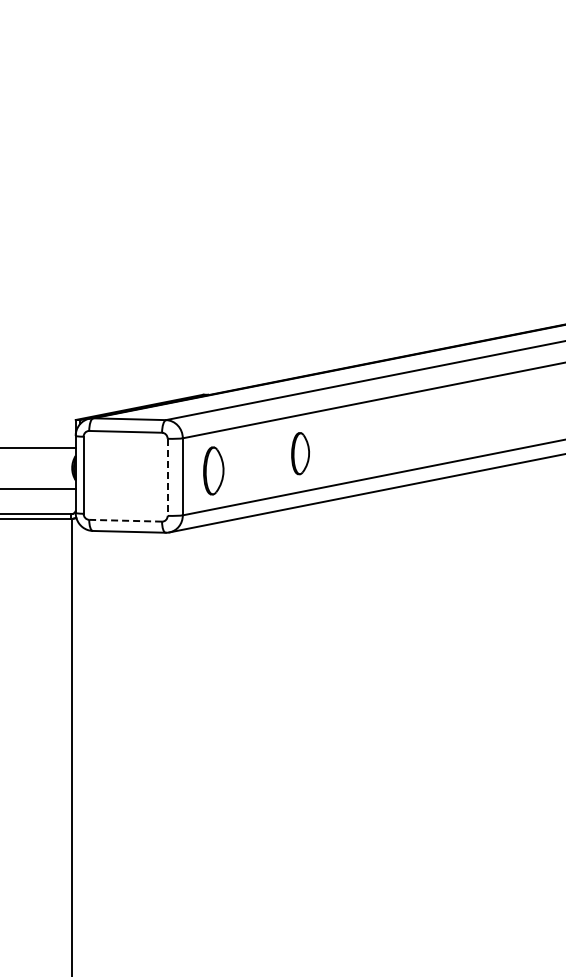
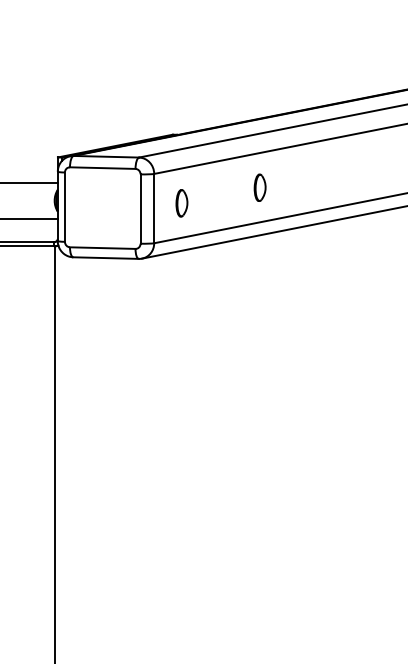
part: (300, 453) -> (260, 187), size x0.71
part: (213, 470) -> (181, 202), size x0.62
line: (167, 477) -> (140, 209), dashed -> solid
line: (125, 520) -> (102, 247), dashed -> solid

